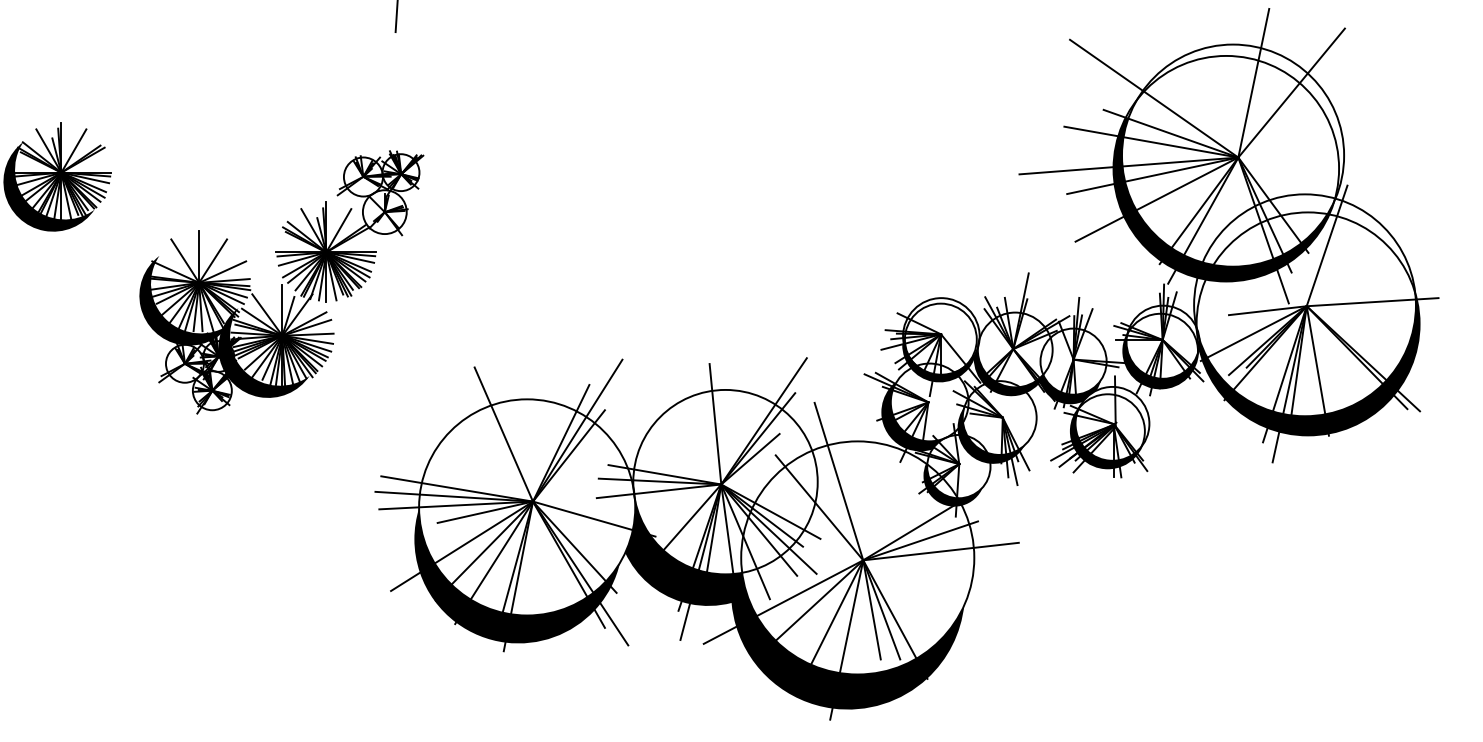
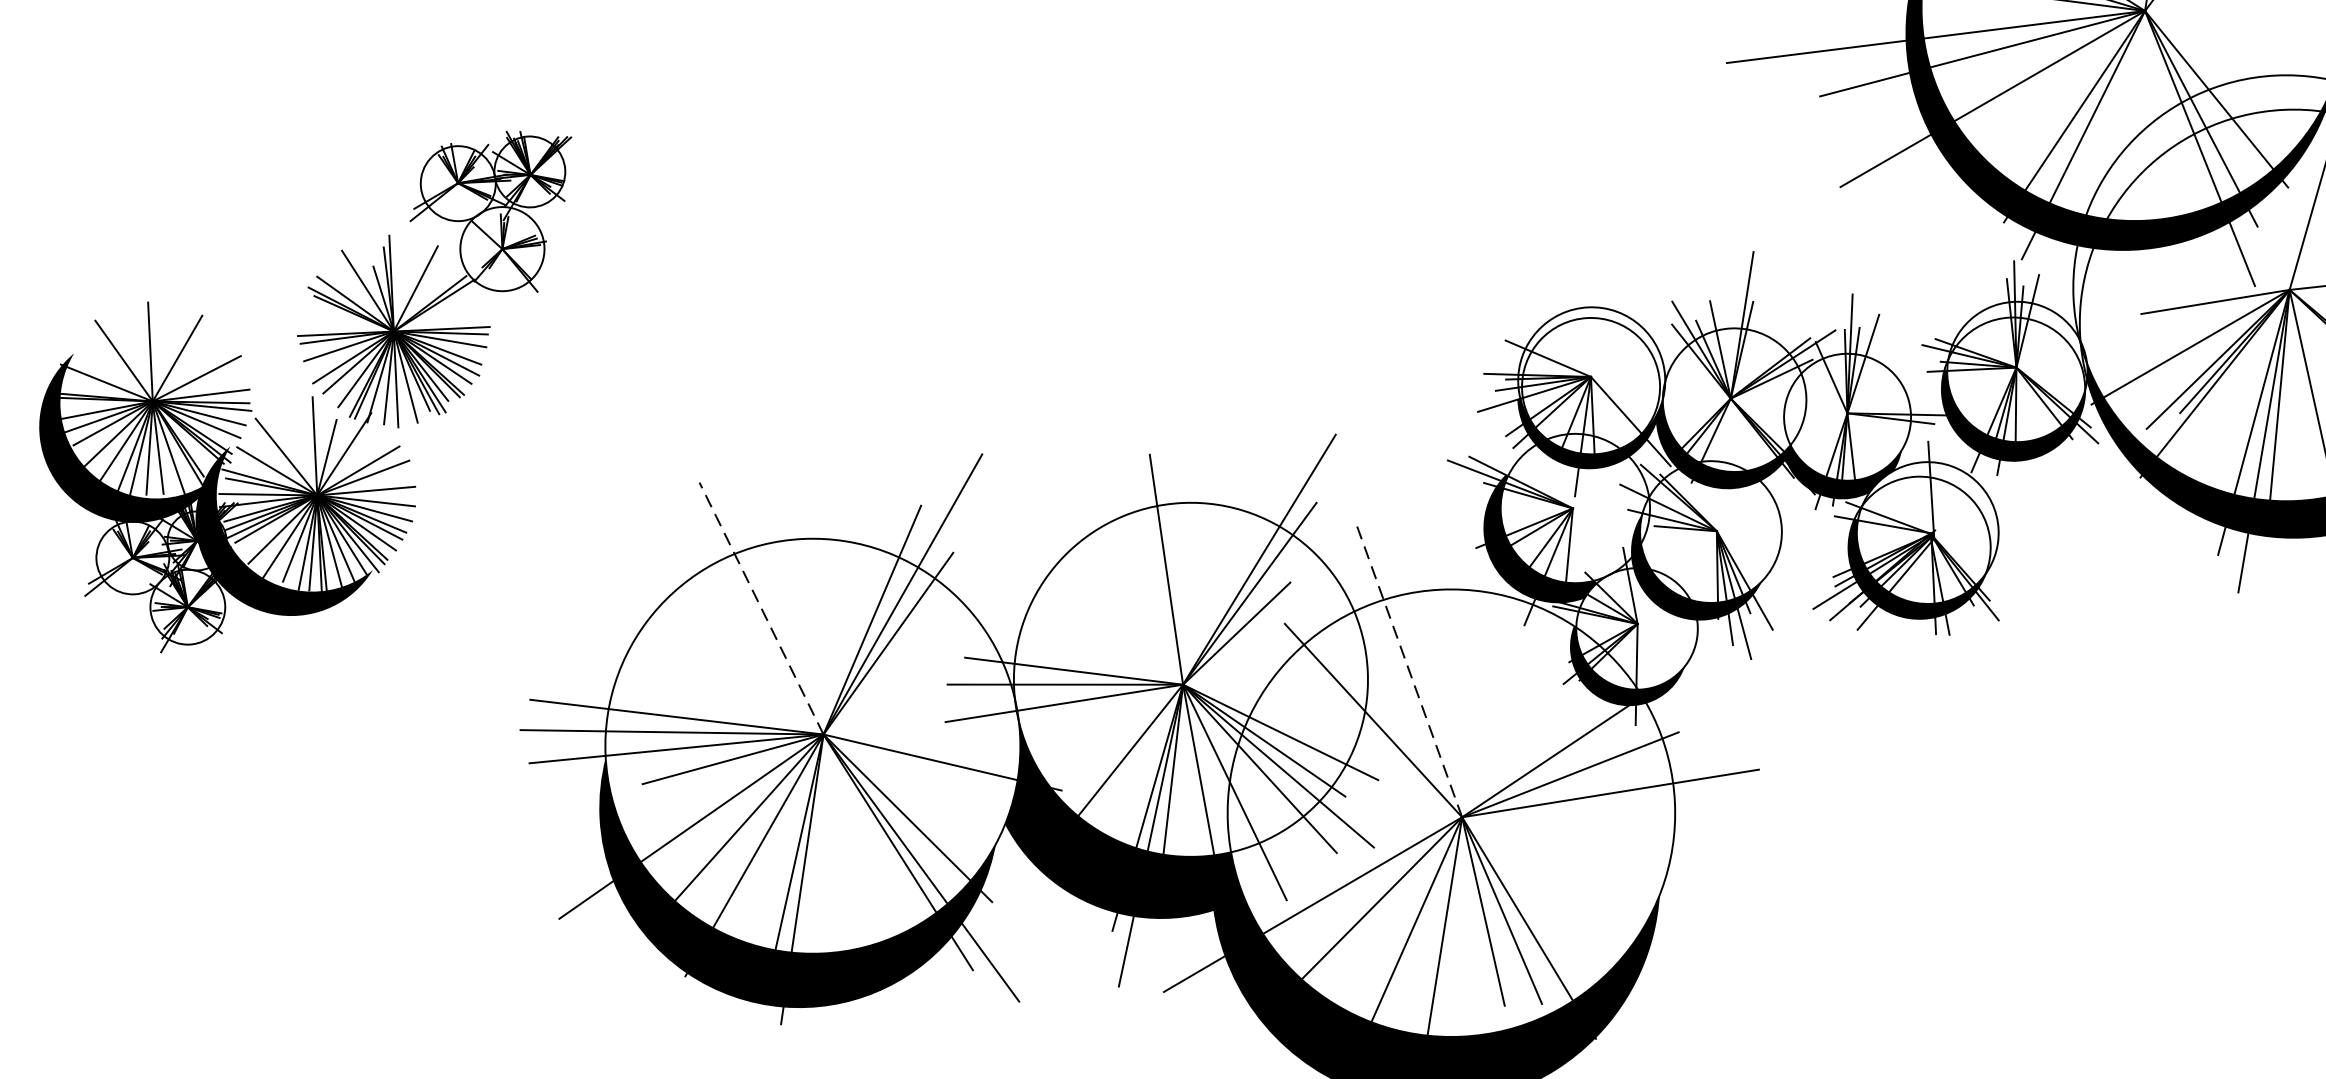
part: (281, 282) -> (310, 393), moved
line: (503, 434) -> (760, 608), solid -> dashed
line: (838, 481) -> (1407, 668), solid -> dashed

